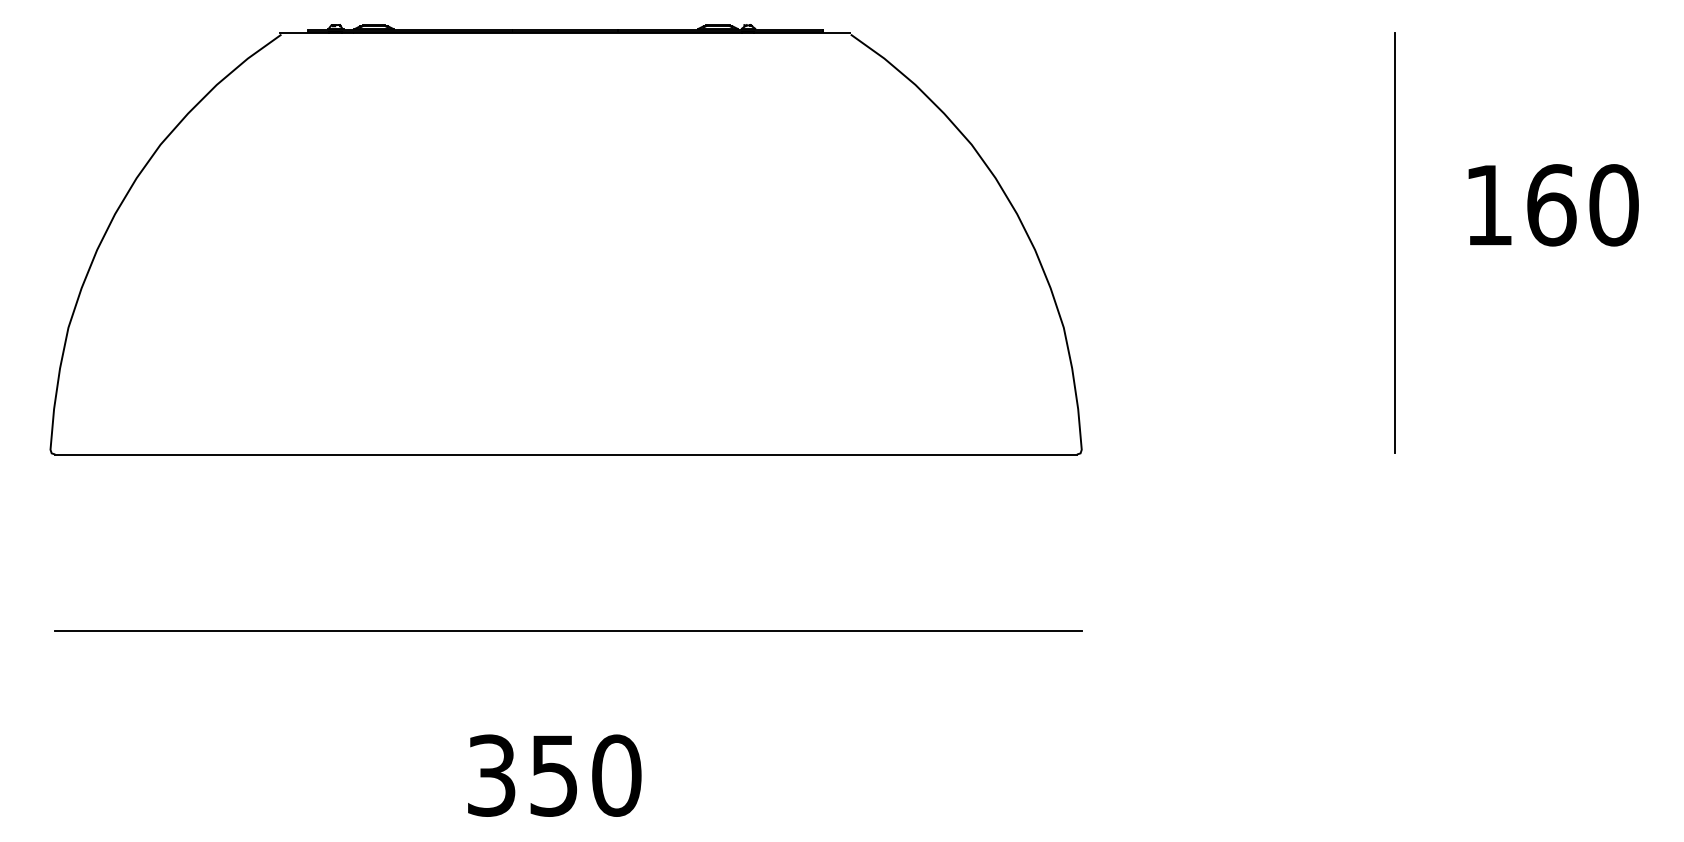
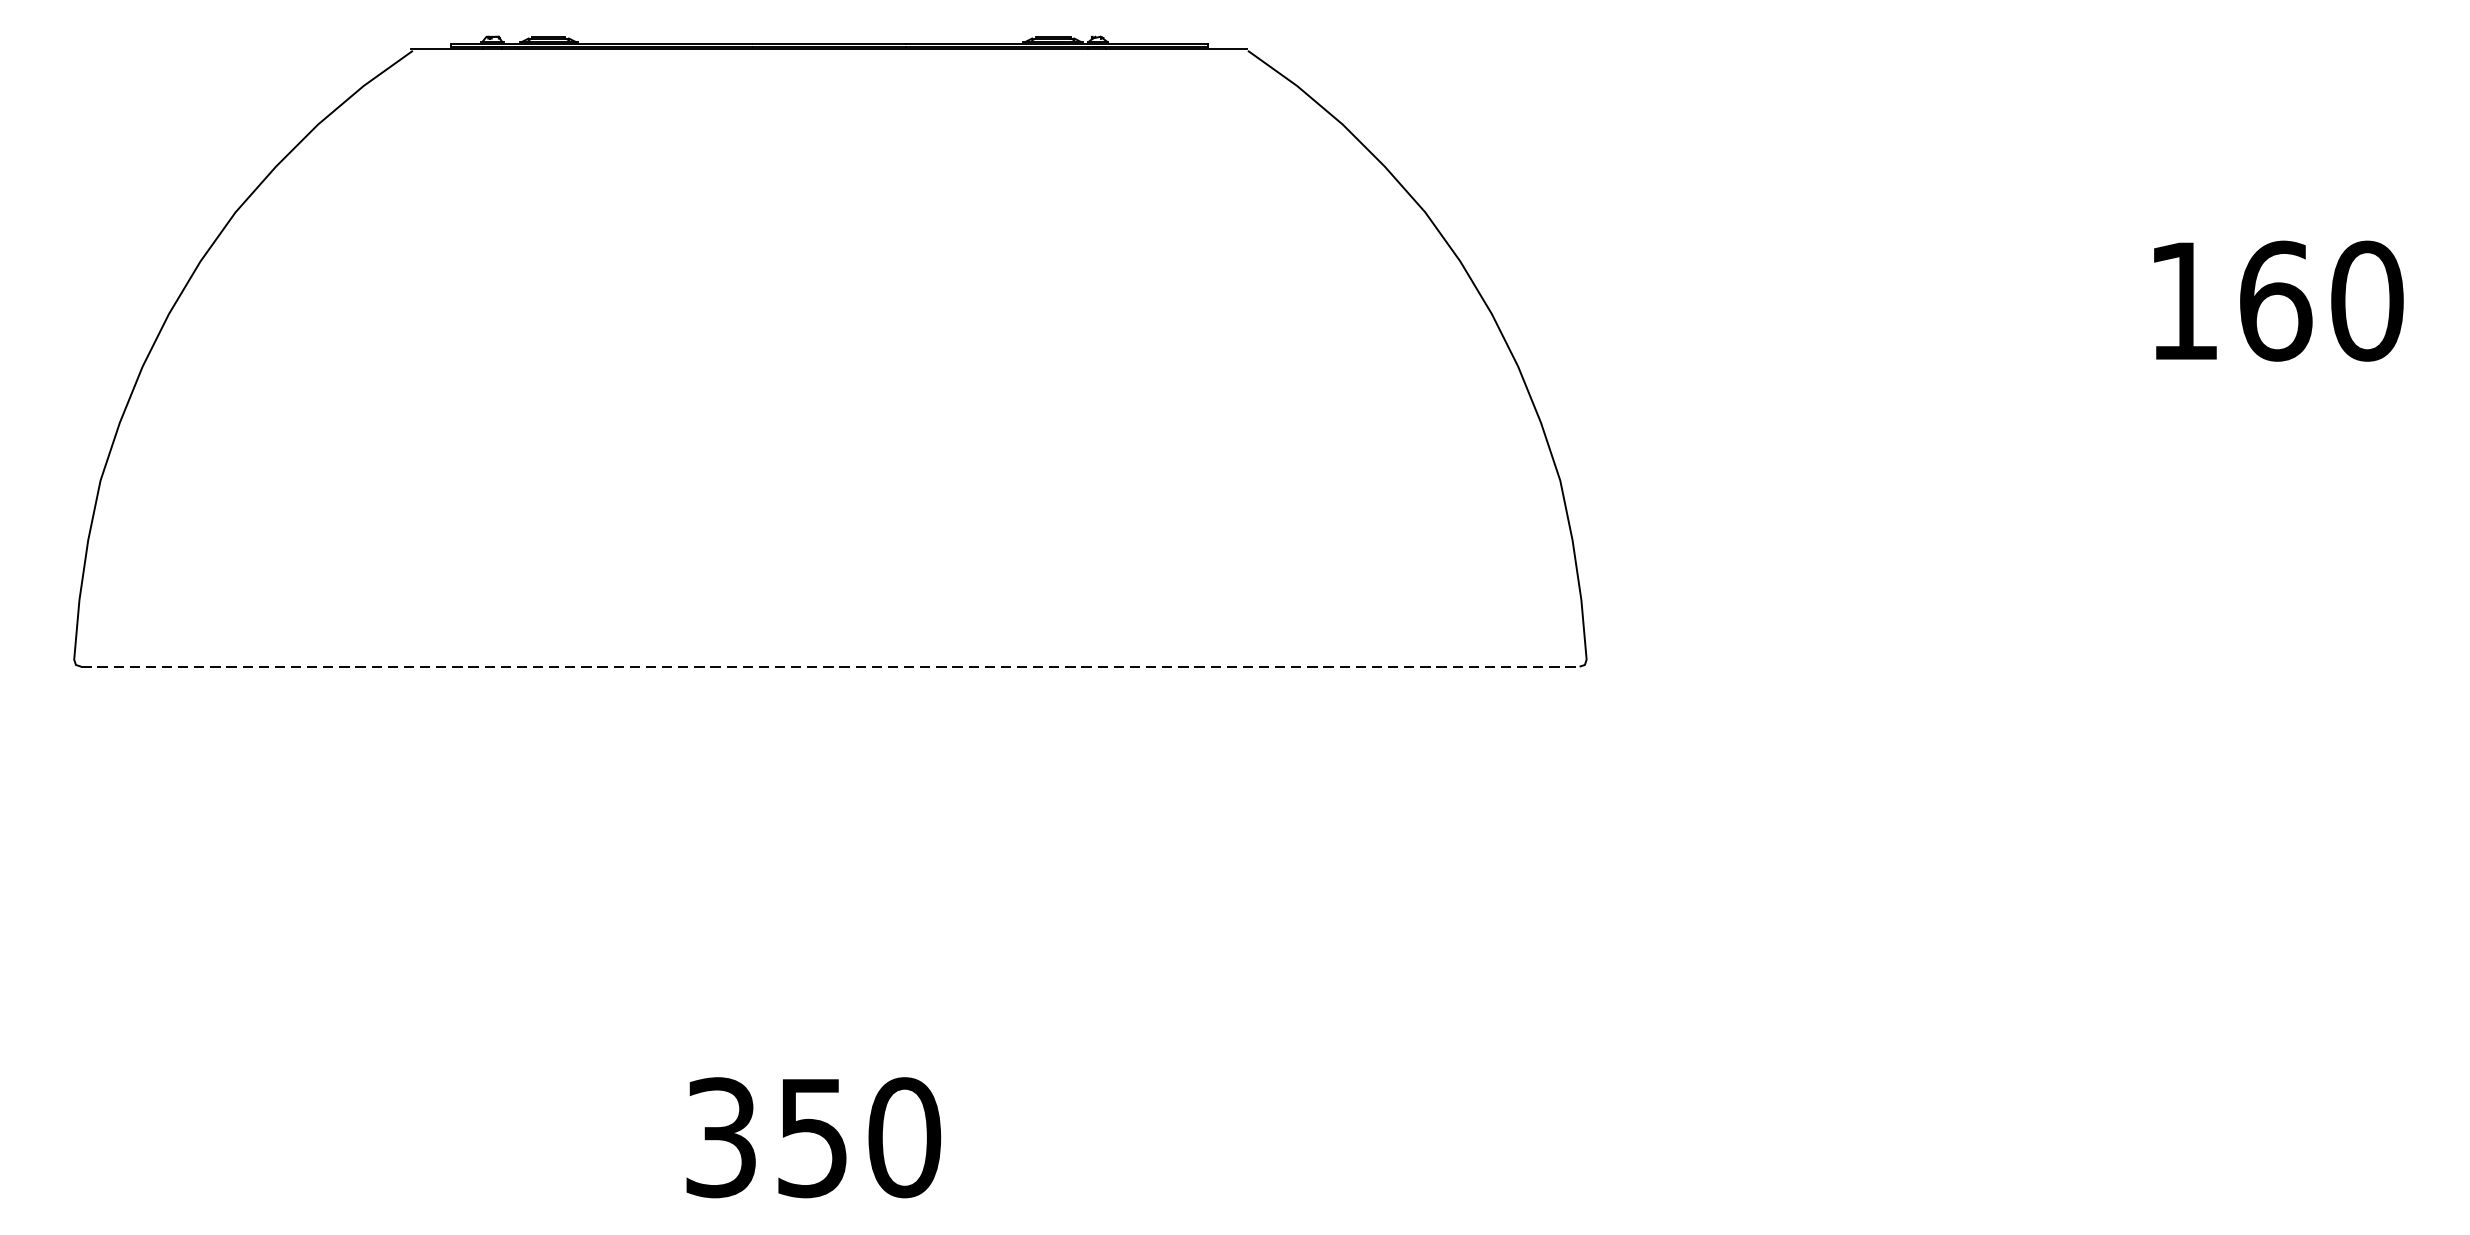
line: (1394, 243) -> (2045, 357), removed
line: (566, 454) -> (830, 666), solid -> dashed
line: (568, 630) -> (833, 924), removed

